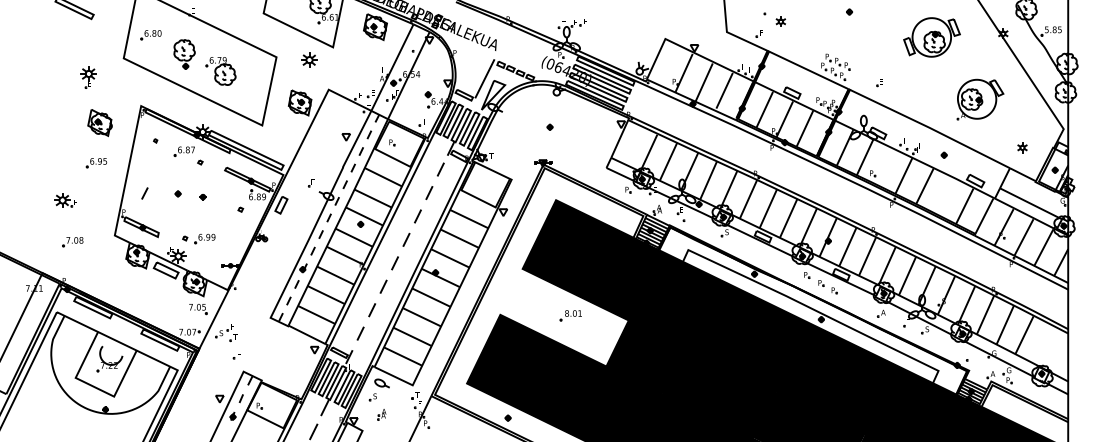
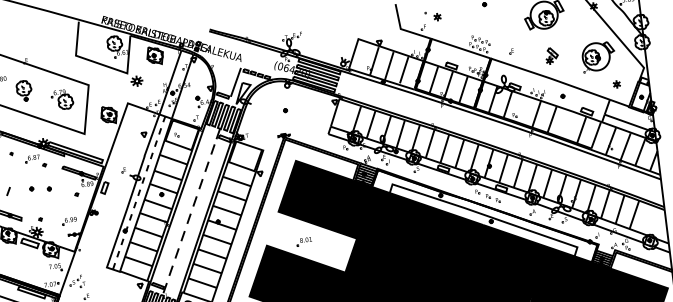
part: (309, 59) -> (137, 80), moved
part: (220, 71) -> (62, 99), moved
part: (935, 95) -> (551, 55), added
part: (980, 99) -> (598, 56), moved
part: (204, 238) -> (69, 220), moved
part: (570, 315) -> (304, 241), moved

